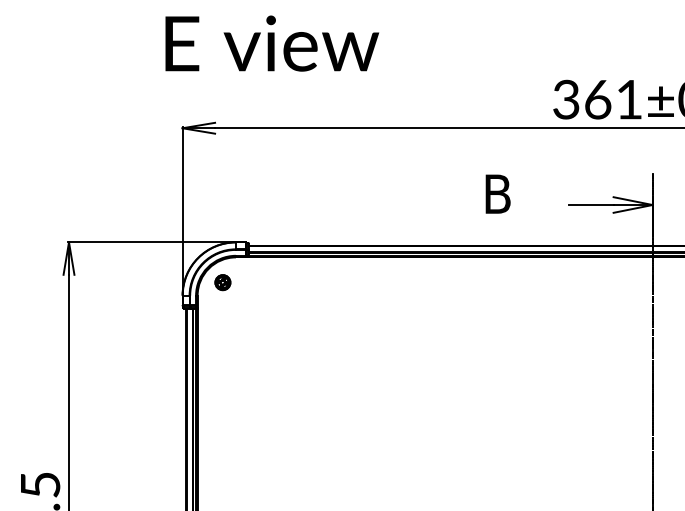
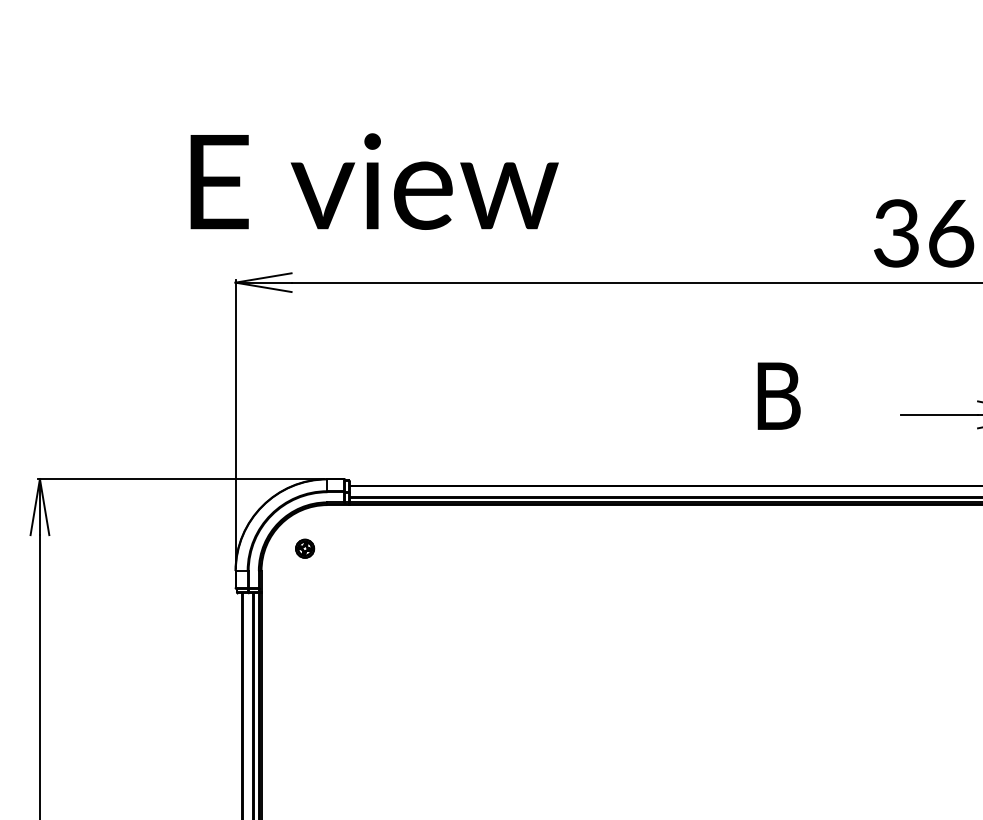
text: (272, 43) -> (374, 181), moved
part: (222, 282) -> (304, 548), size x0.7

